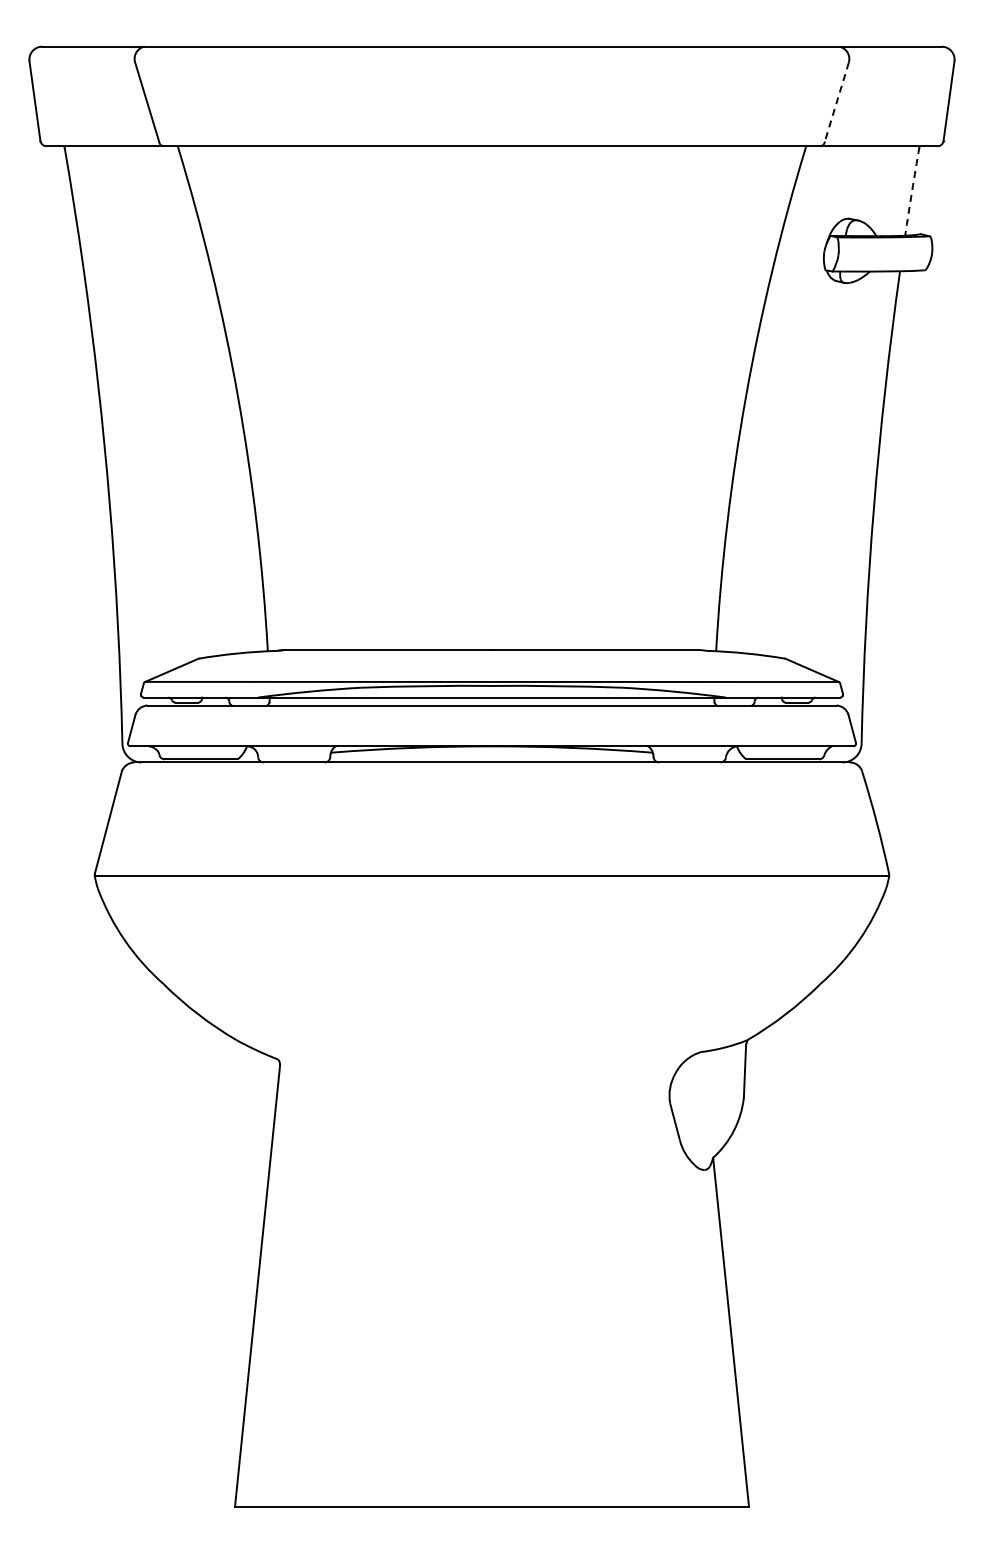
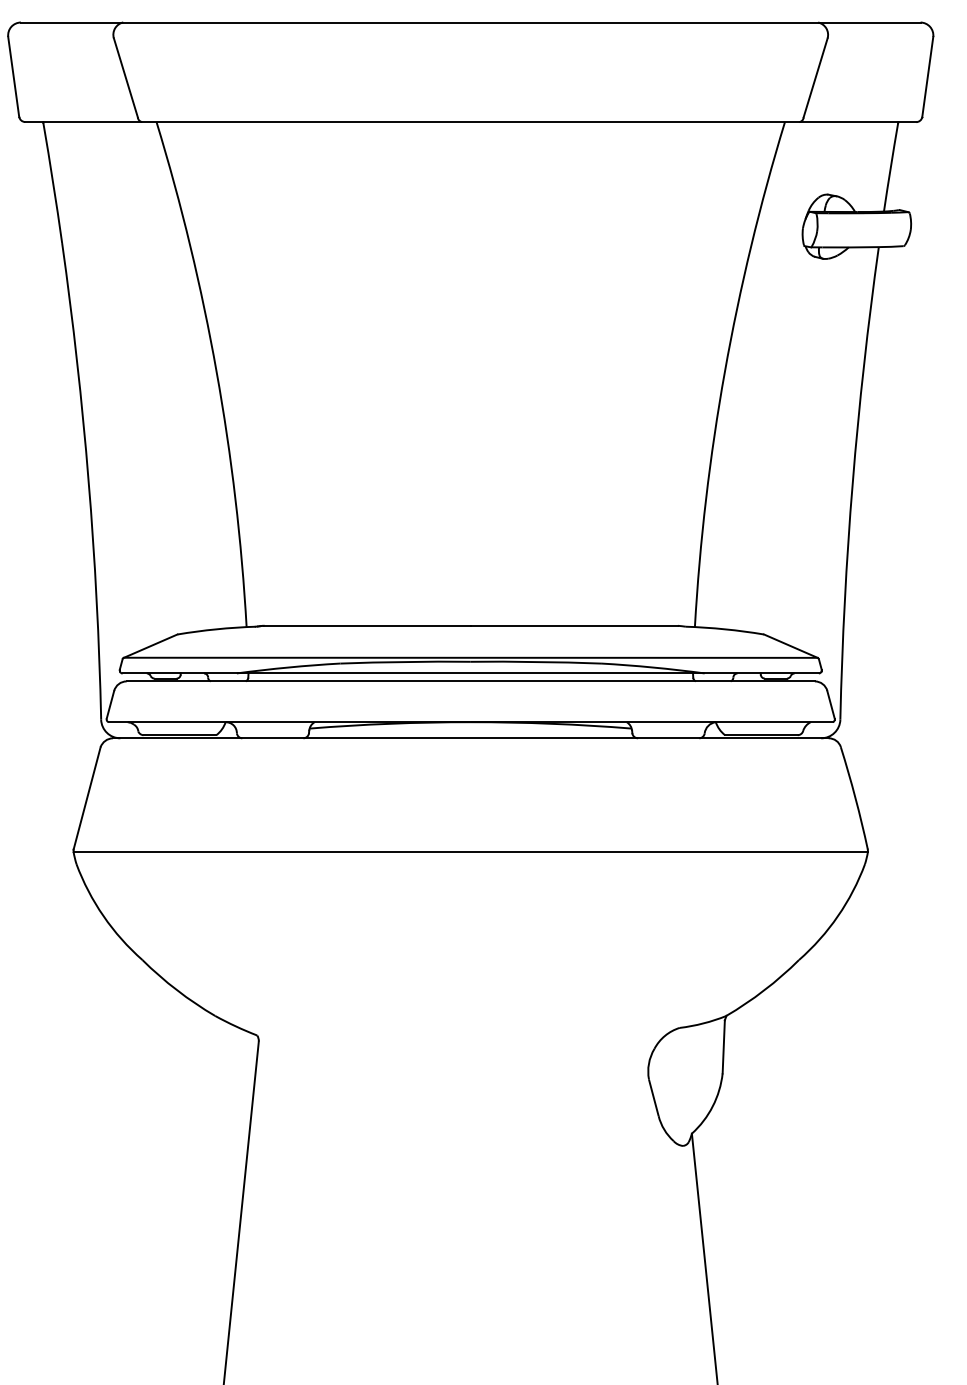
line: (836, 102) -> (815, 78), dashed -> solid
arc: (912, 191) -> (891, 167), dashed -> solid

